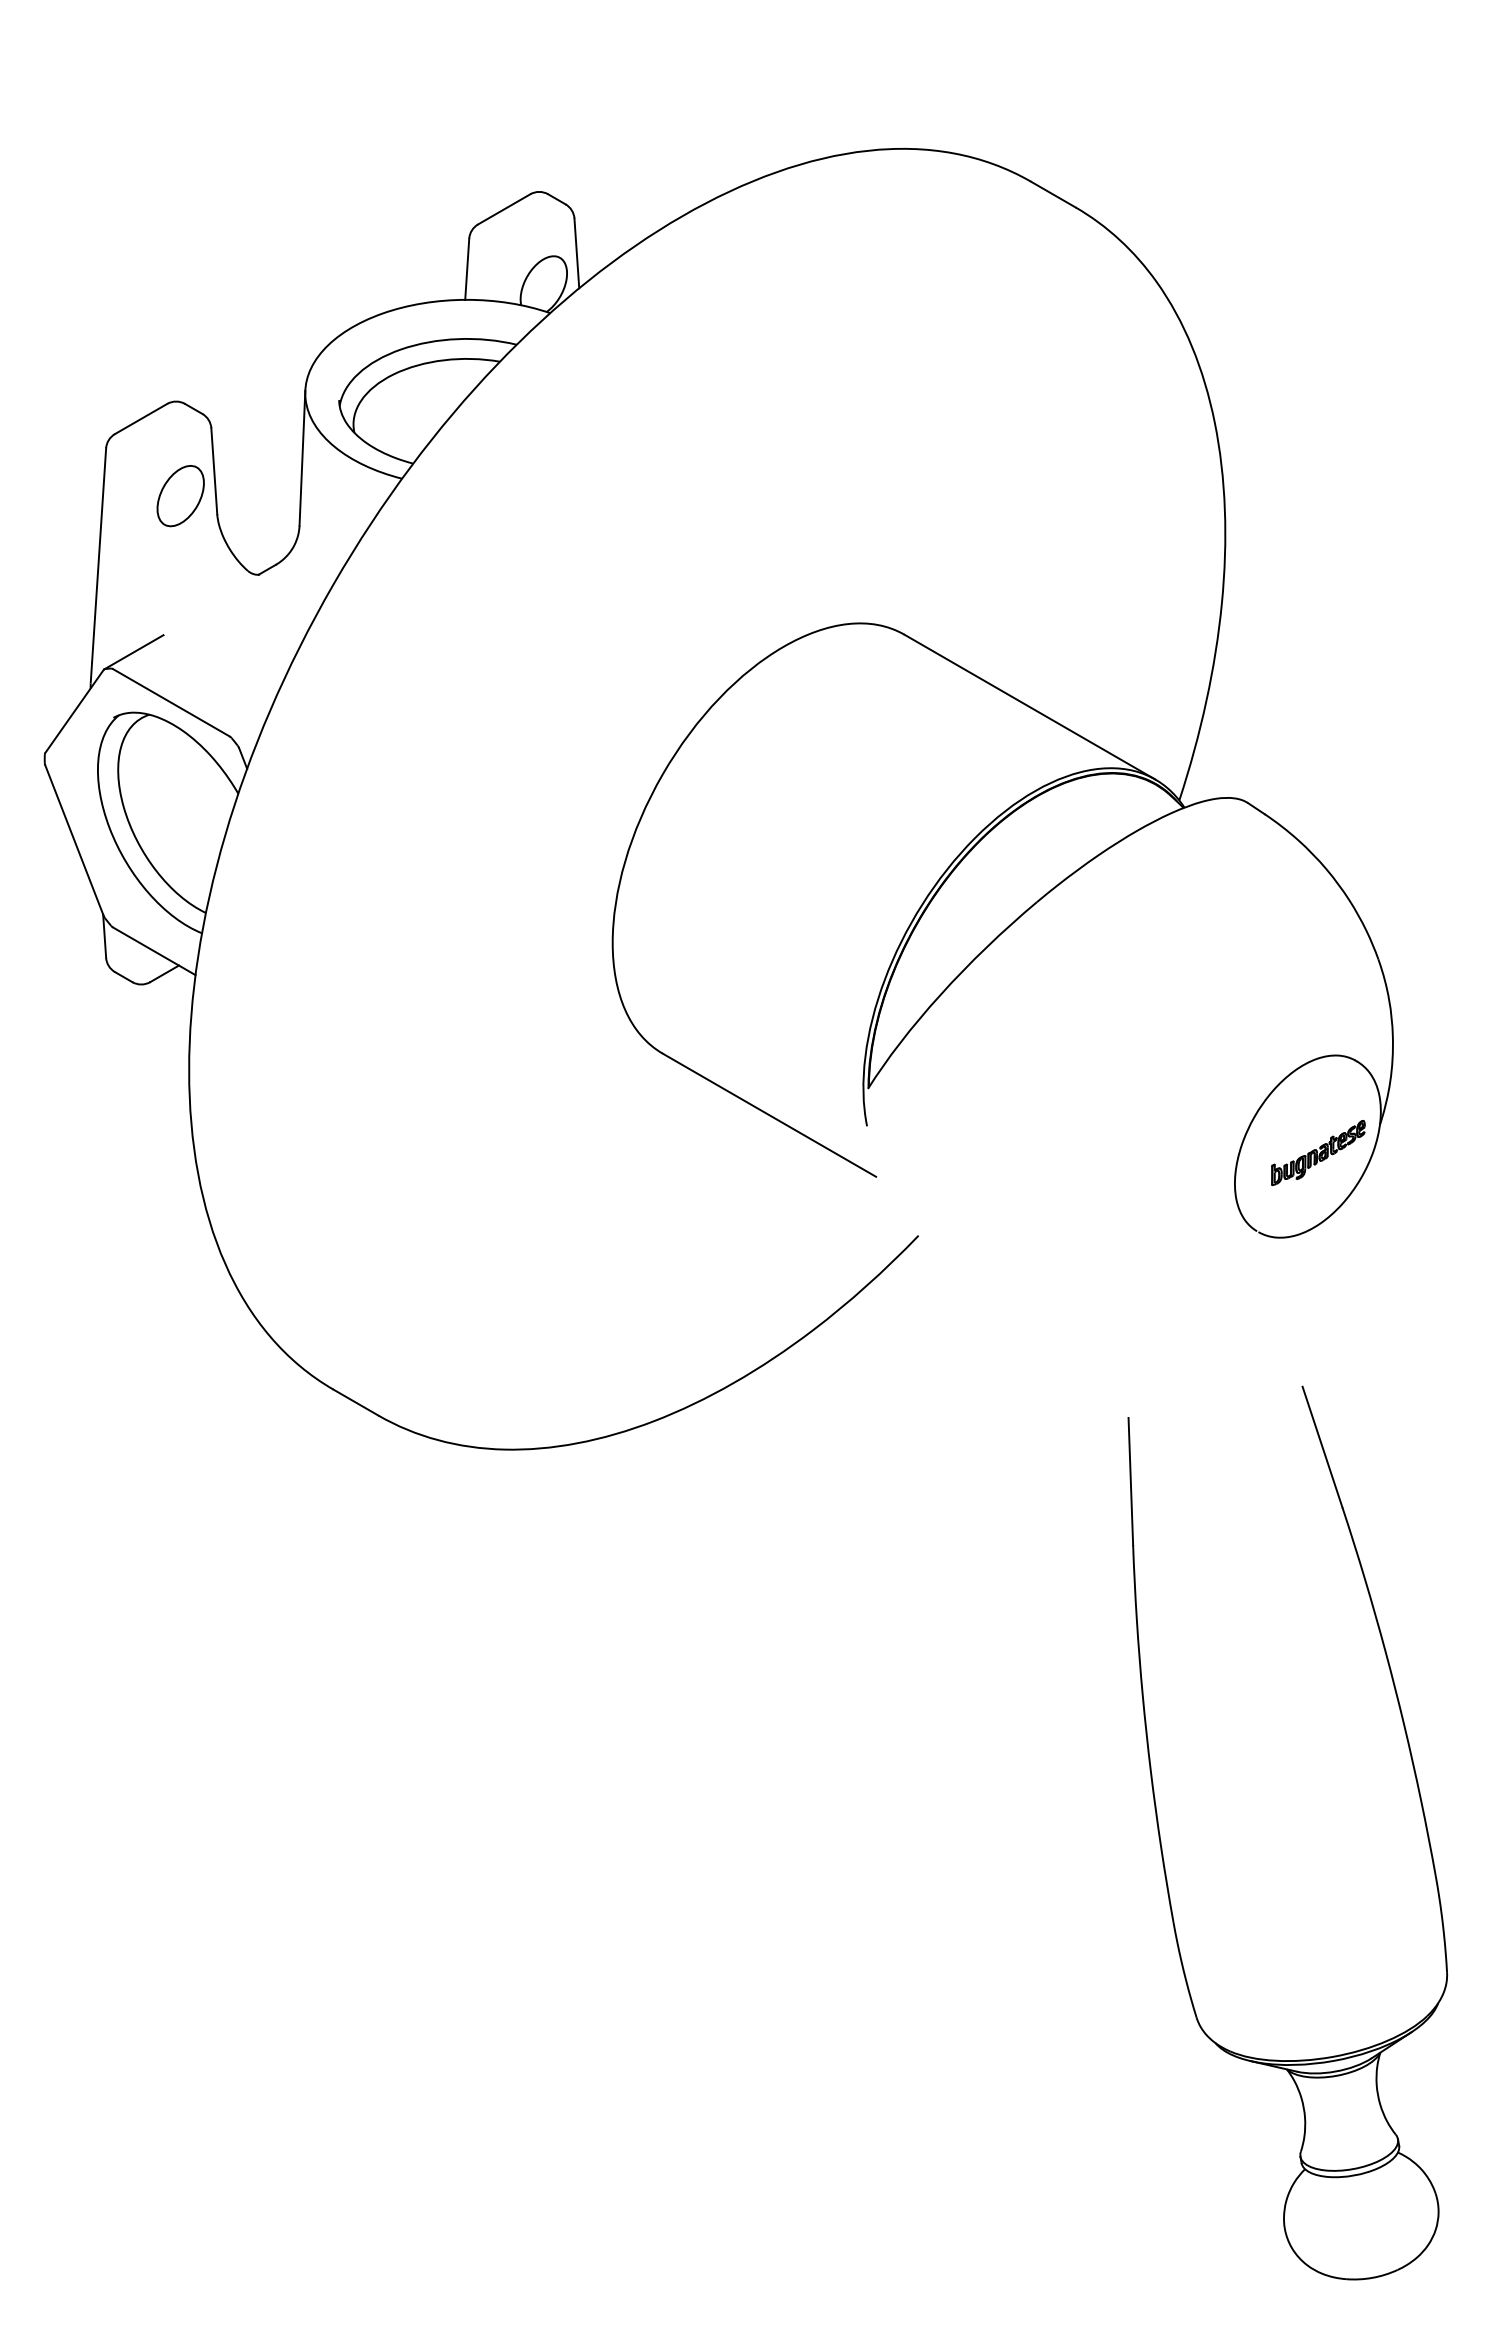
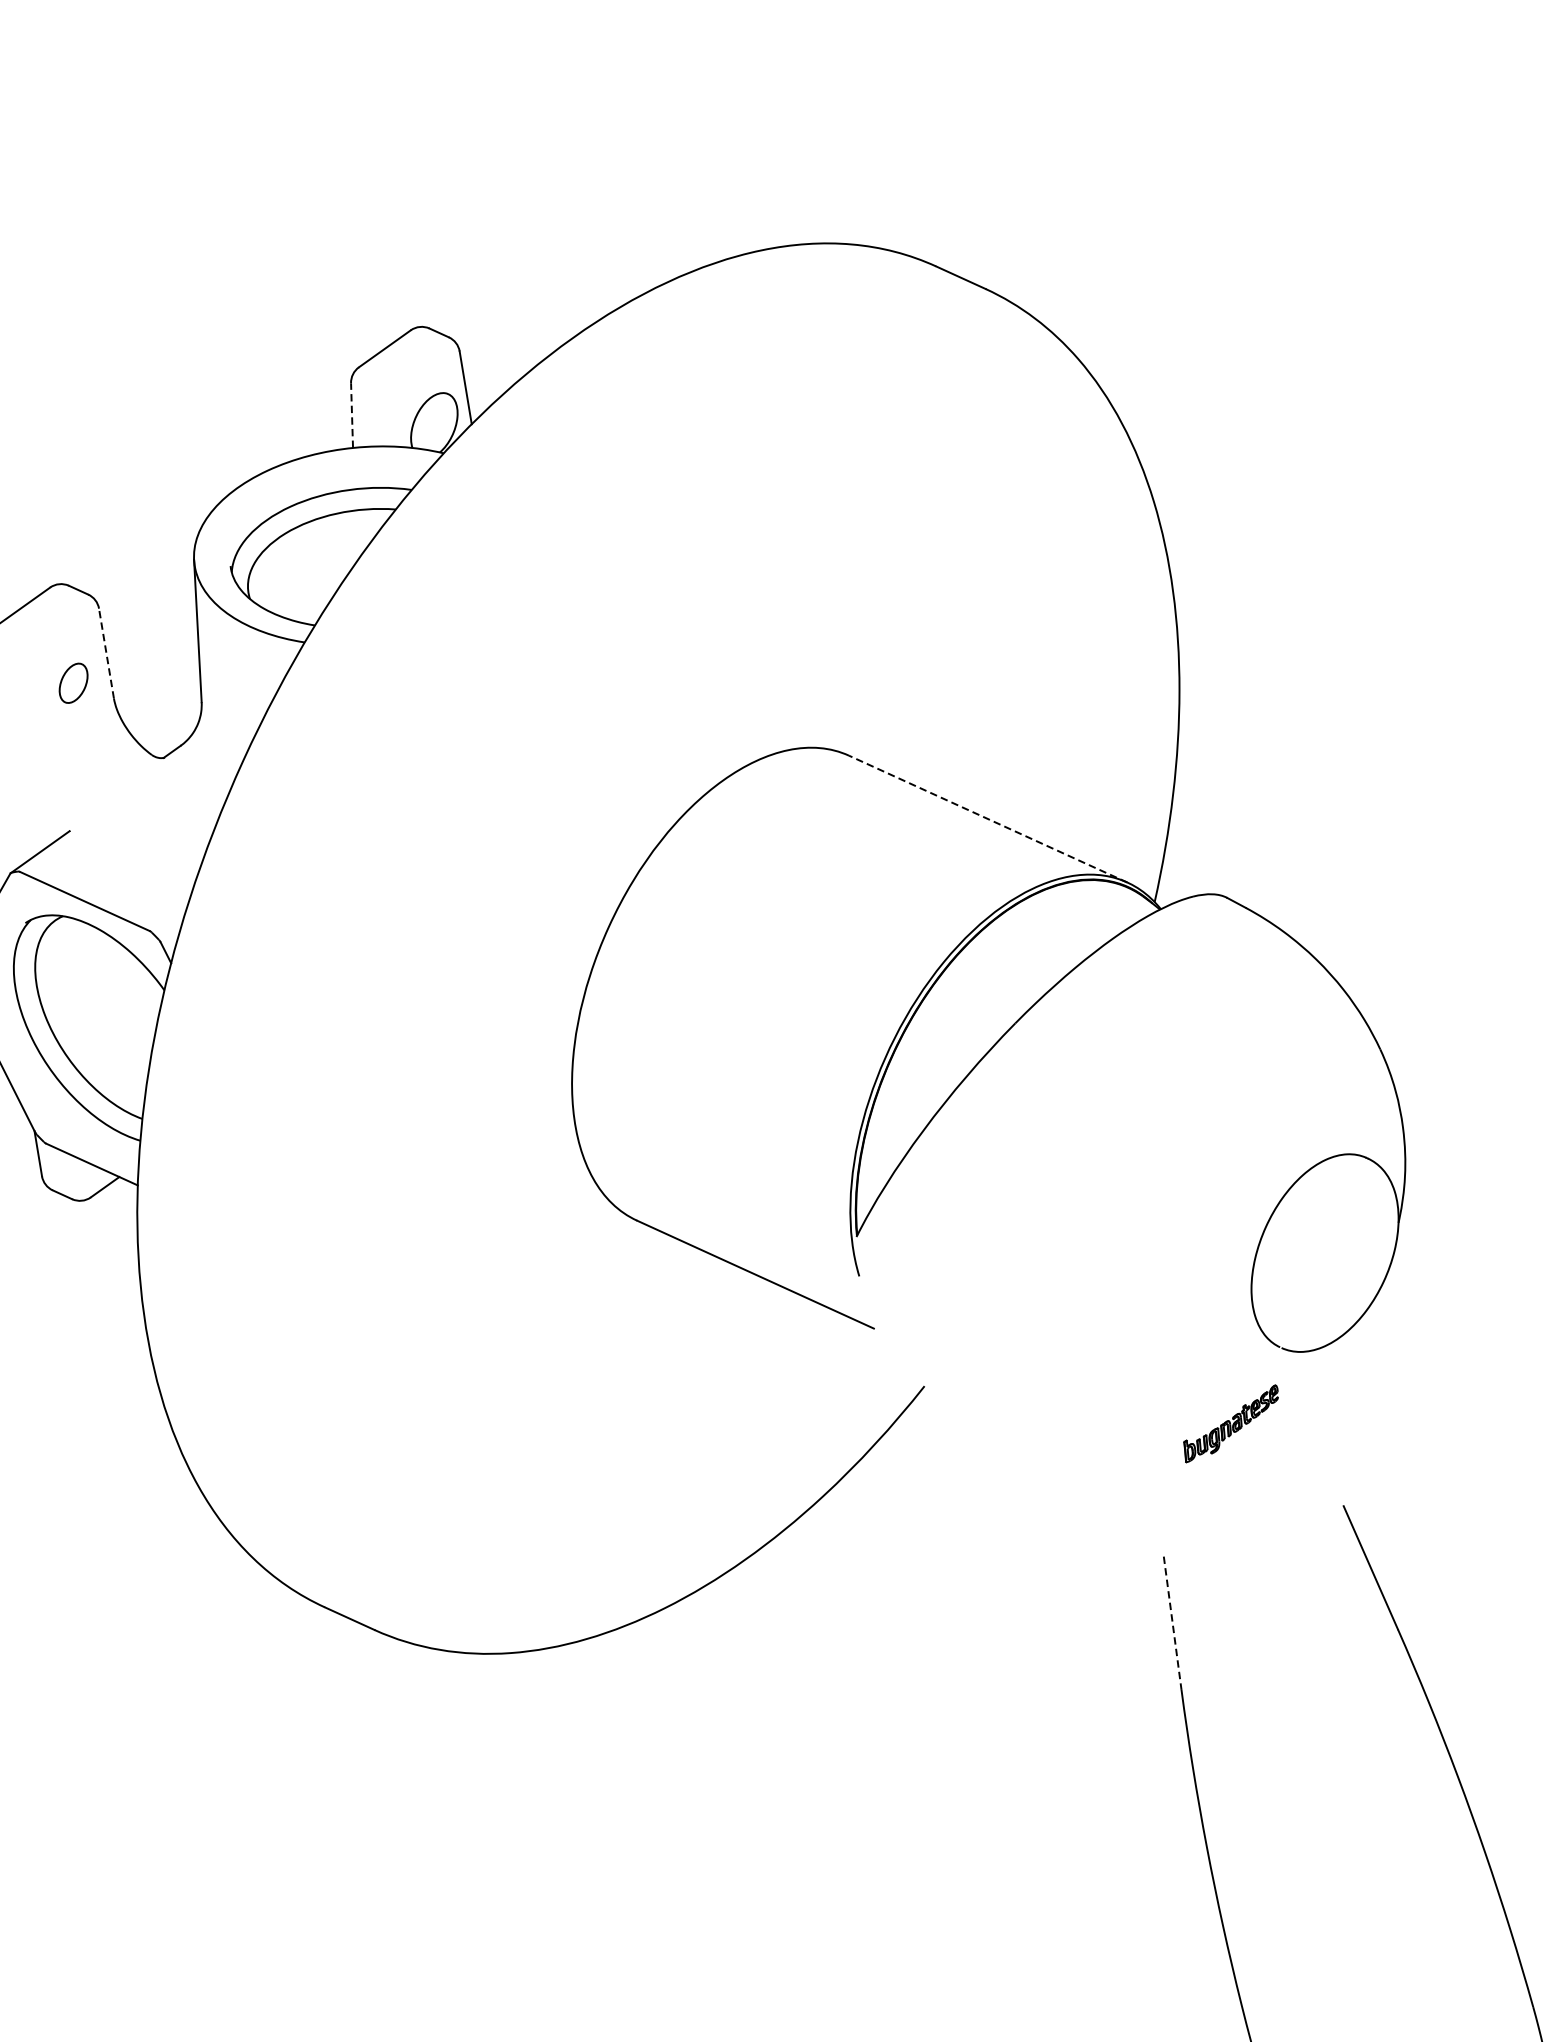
line: (467, 269) -> (352, 415), solid -> dashed
line: (214, 470) -> (106, 652), solid -> dashed
part: (180, 496) -> (73, 683), size x0.6
line: (1029, 707) -> (987, 819), solid -> dashed
part: (1318, 1153) -> (1231, 1424), moved
line: (1130, 1481) -> (1172, 1623), solid -> dashed

